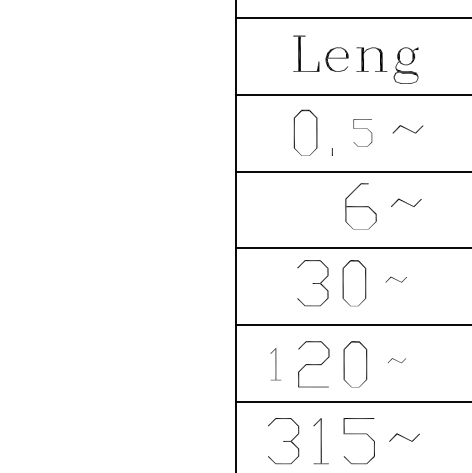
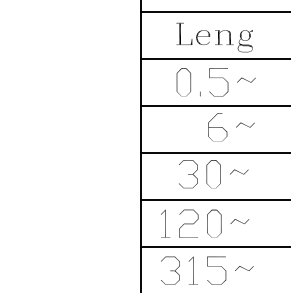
part: (362, 133) -> (218, 82), size x1.67
part: (396, 278) -> (239, 171), size x1.43
part: (396, 360) -> (239, 221), size x1.67
part: (275, 363) -> (165, 223), size x1.43

